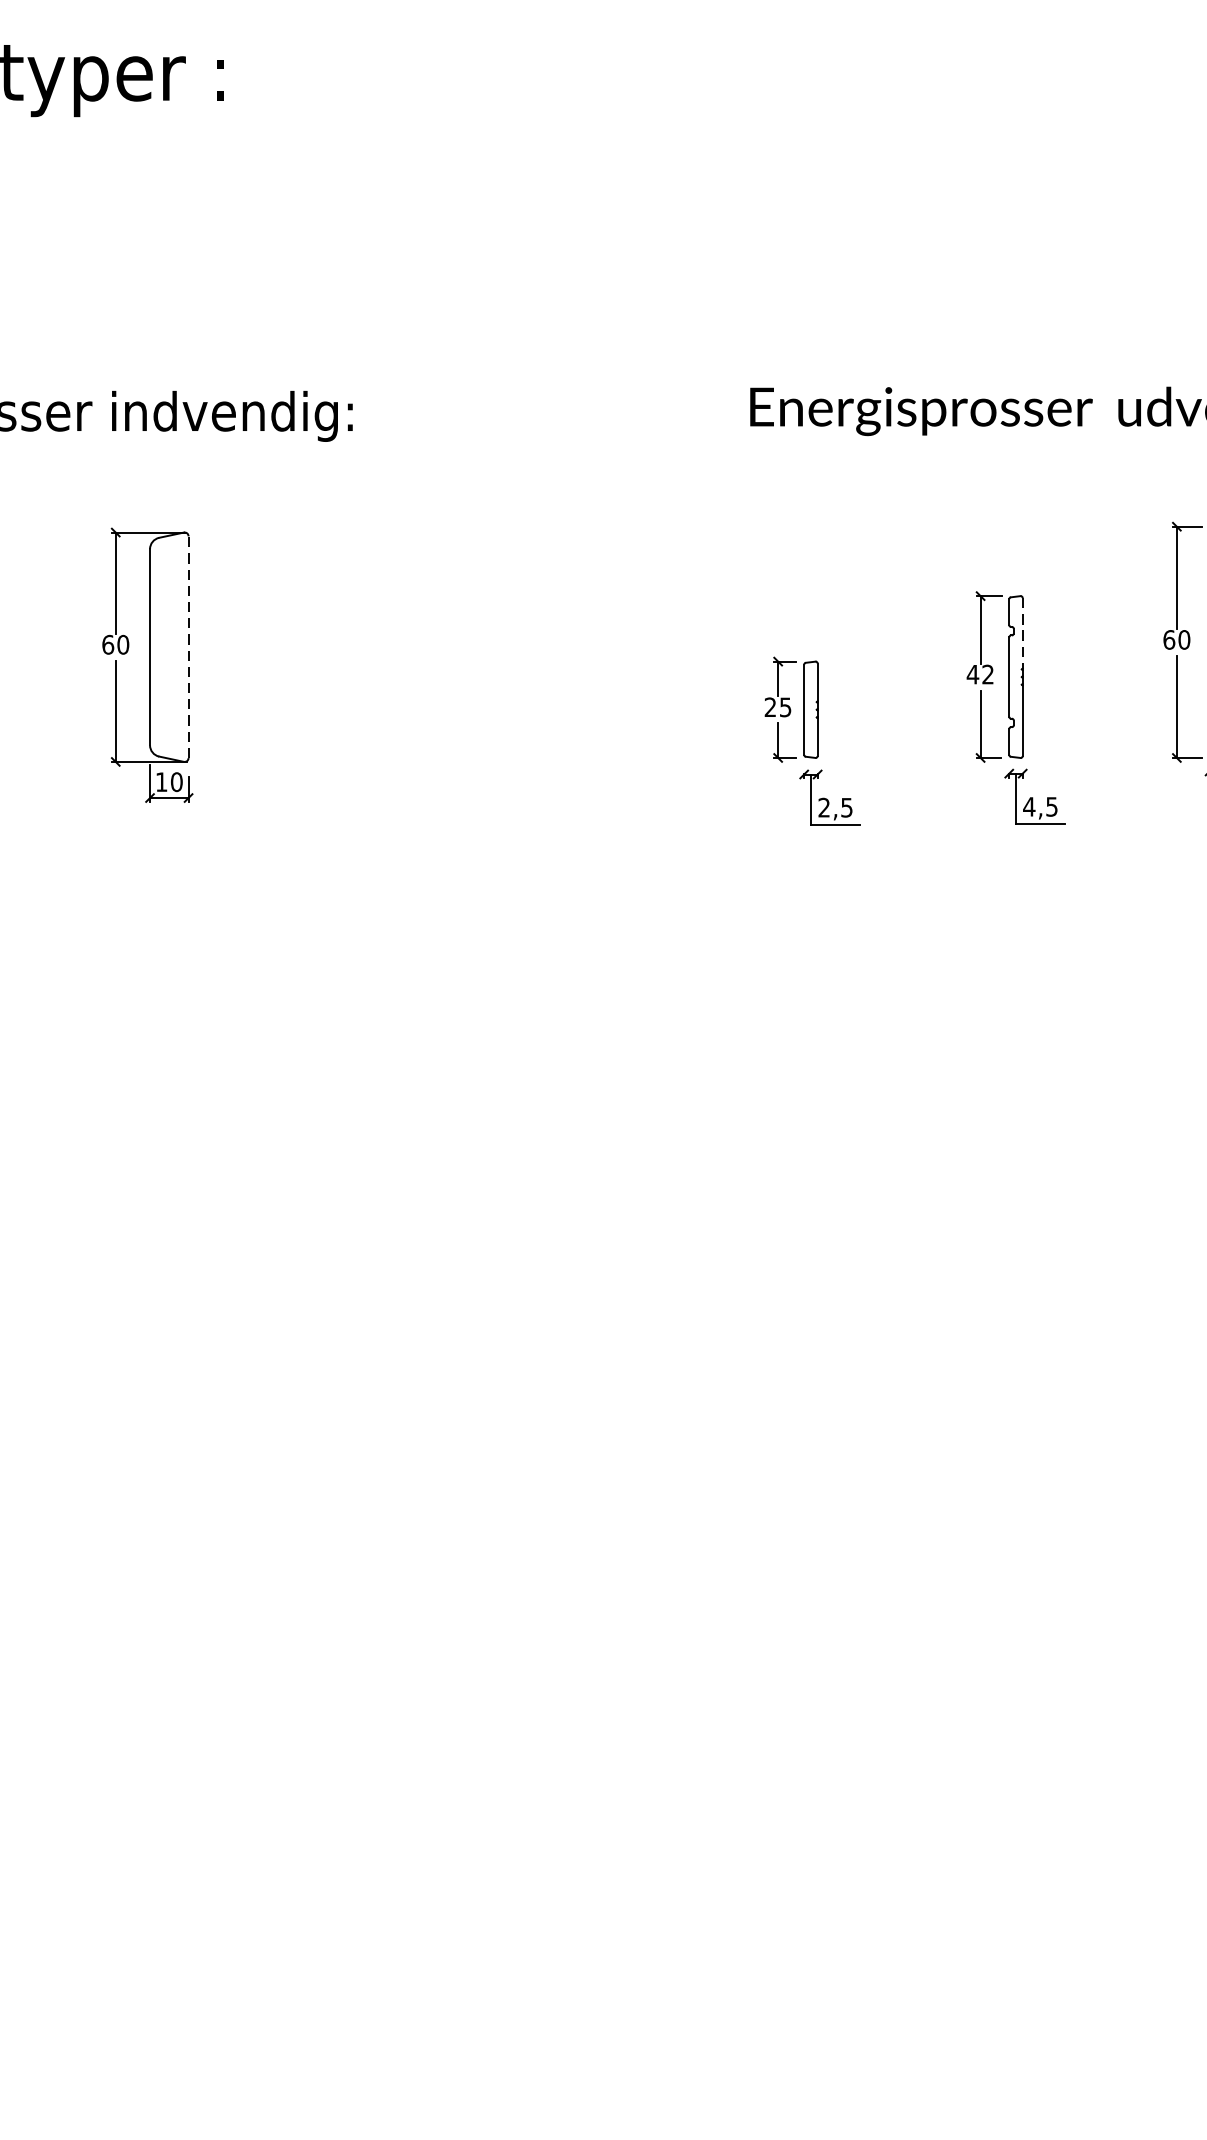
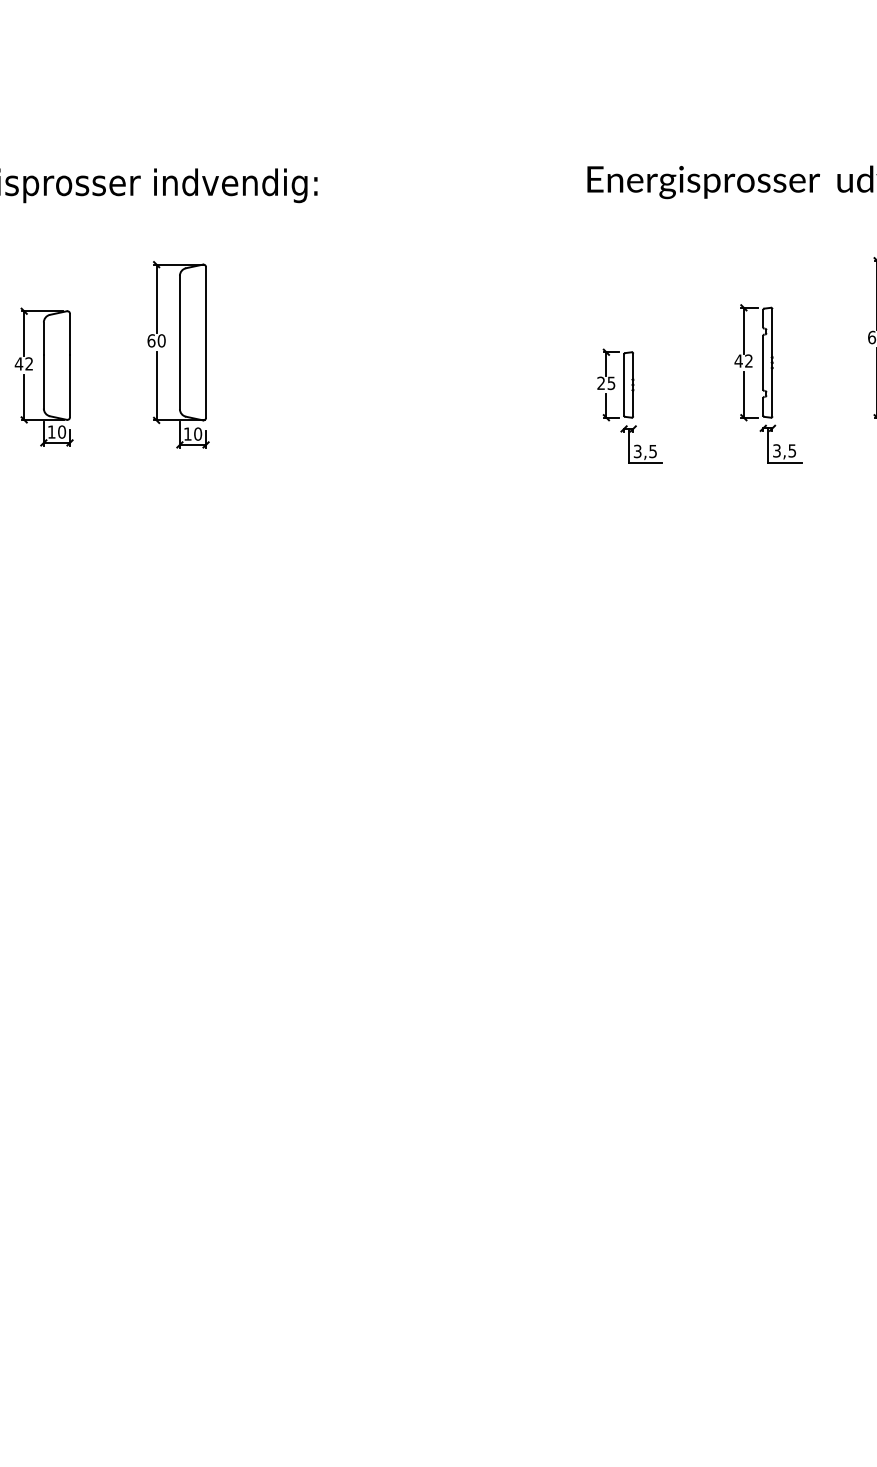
line: (1022, 633) -> (772, 333), dashed -> solid
line: (189, 647) -> (206, 342), dashed -> solid
text: (1028, 806) -> (776, 450), 4,5 -> 3,5
text: (823, 807) -> (637, 451), 2,5 -> 3,5

